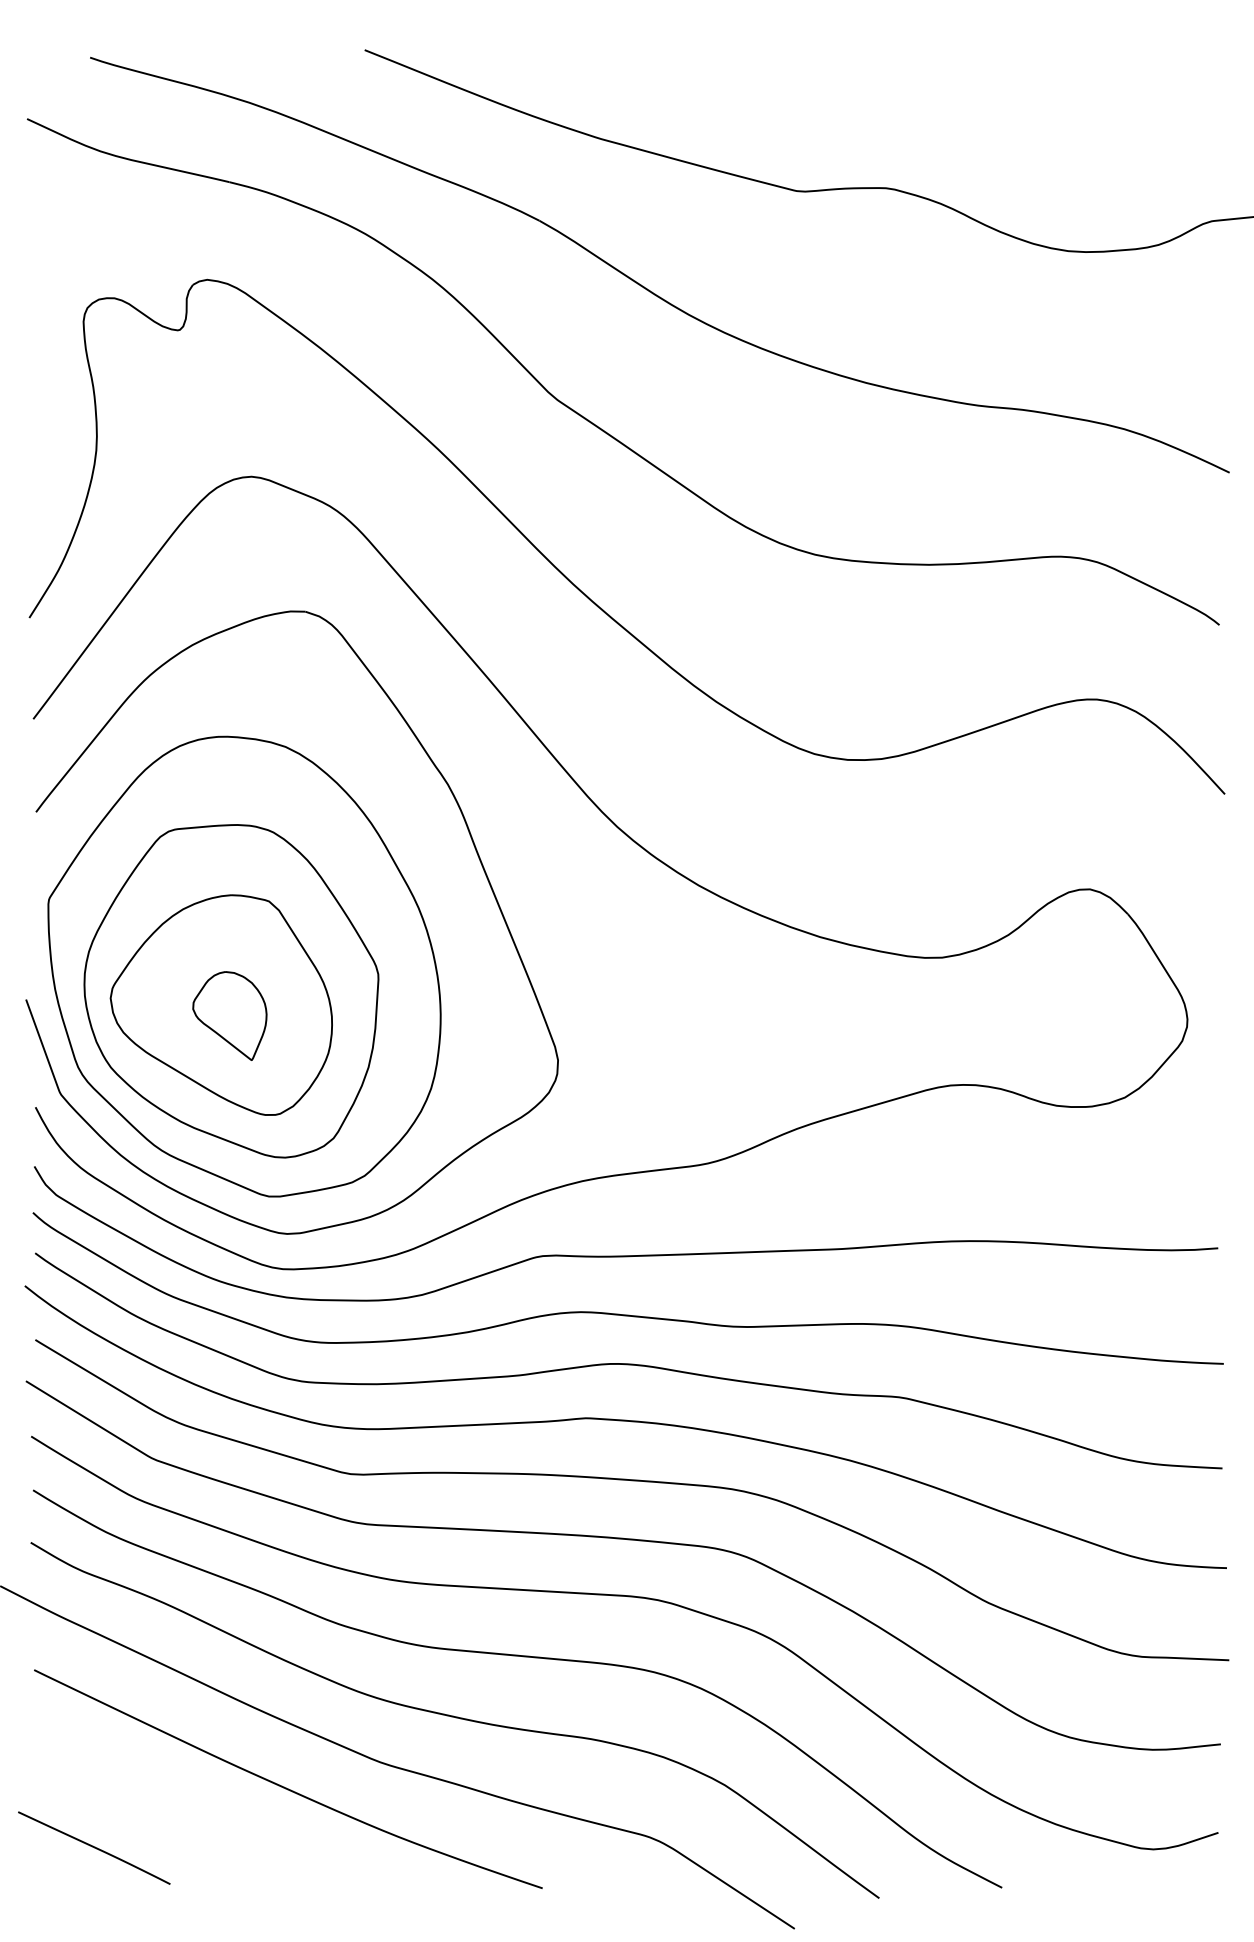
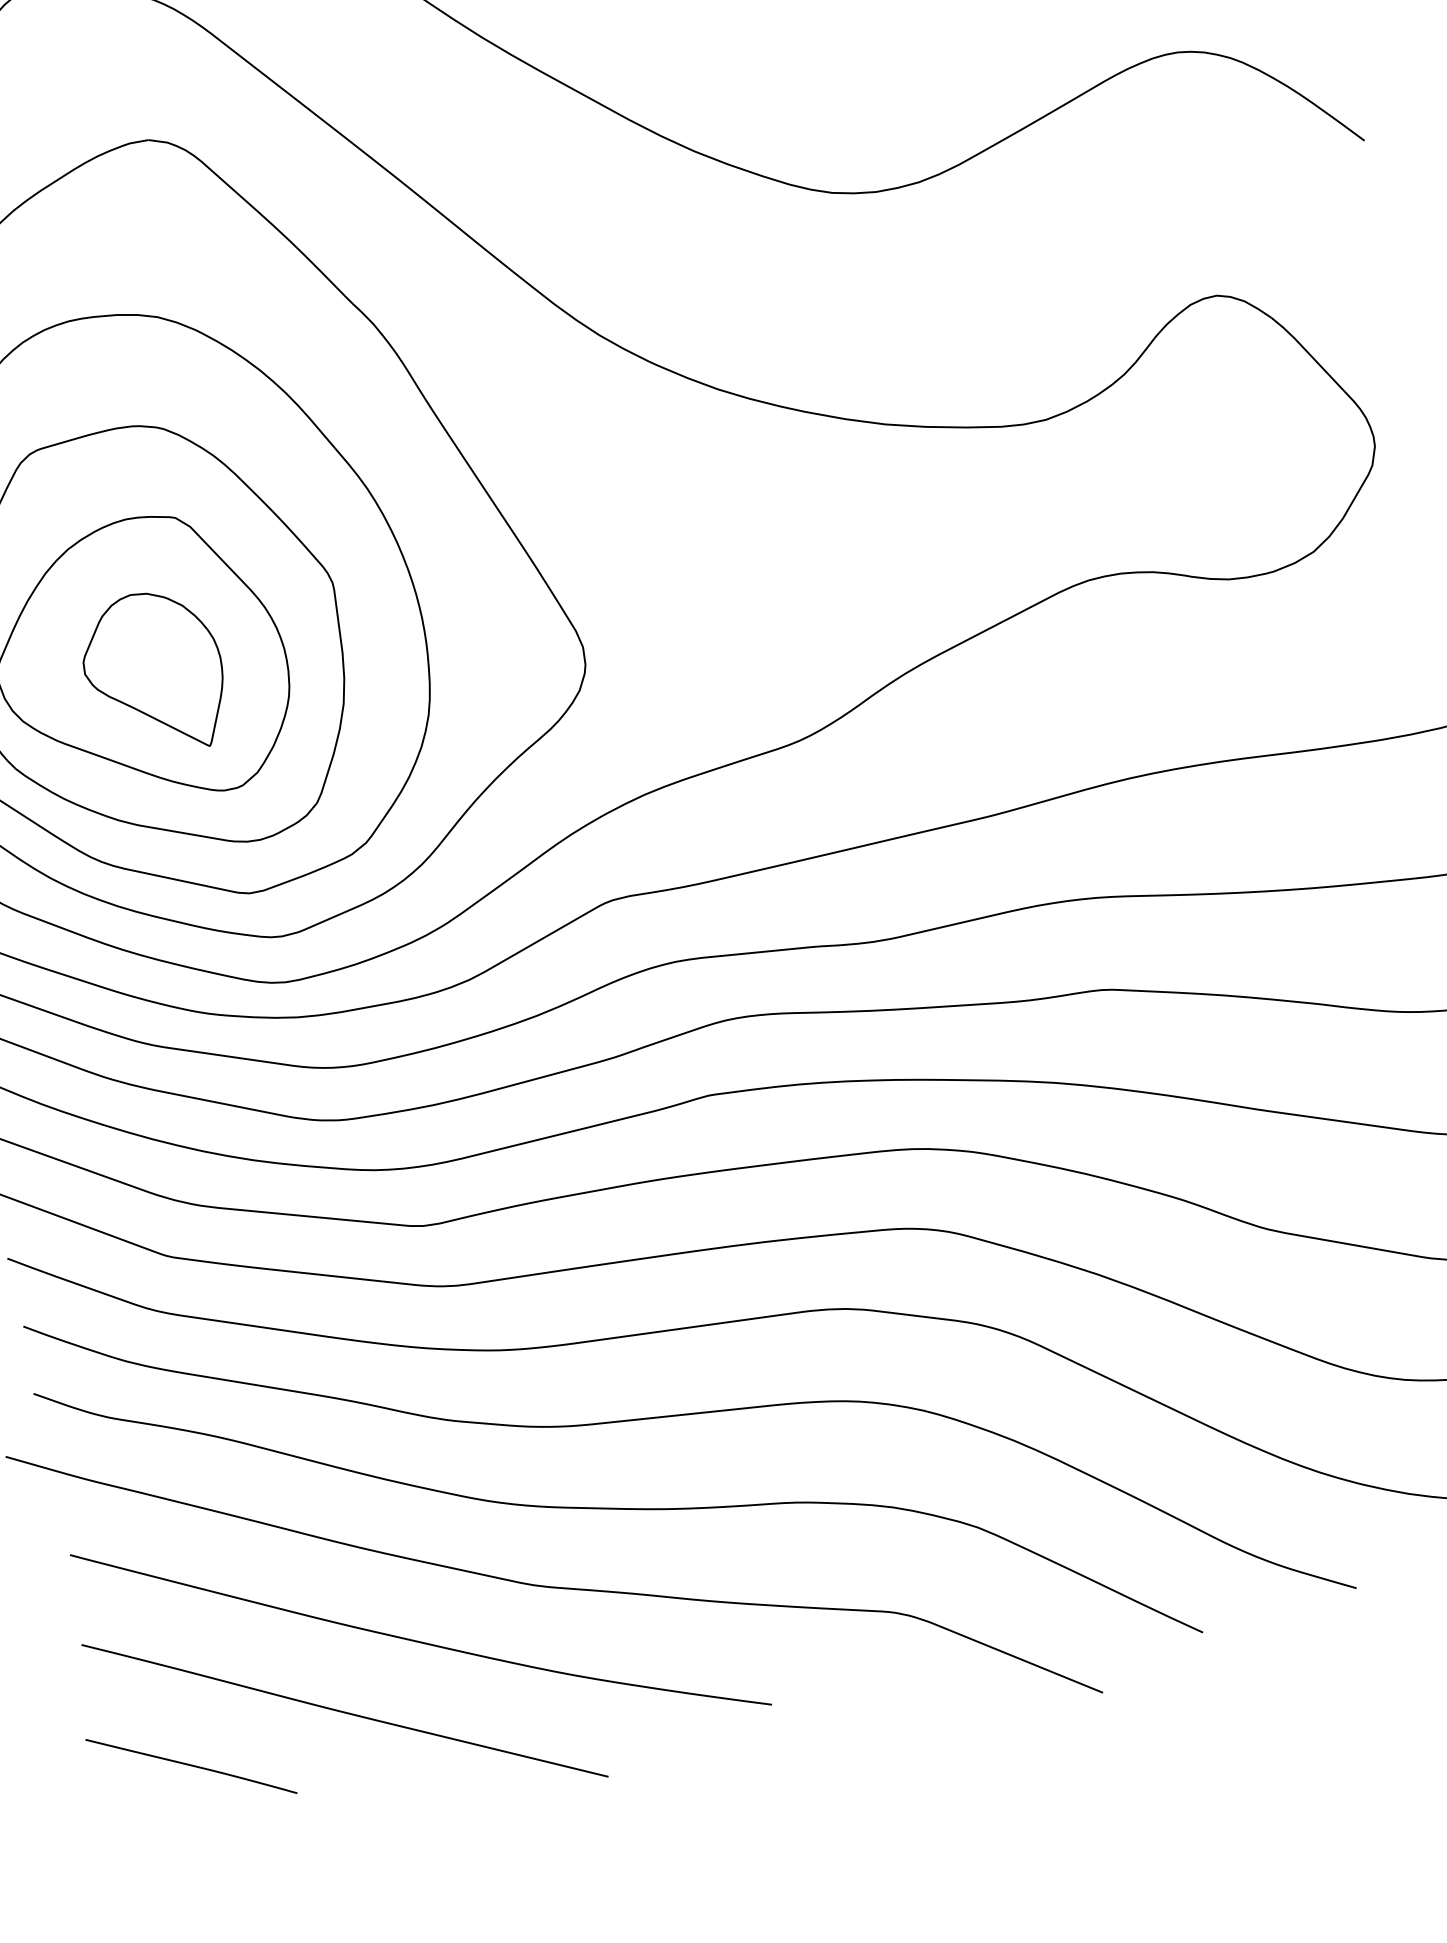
part: (229, 1015) -> (153, 672), size x1.43
curve: (217, 1828) -> (343, 1710), added

